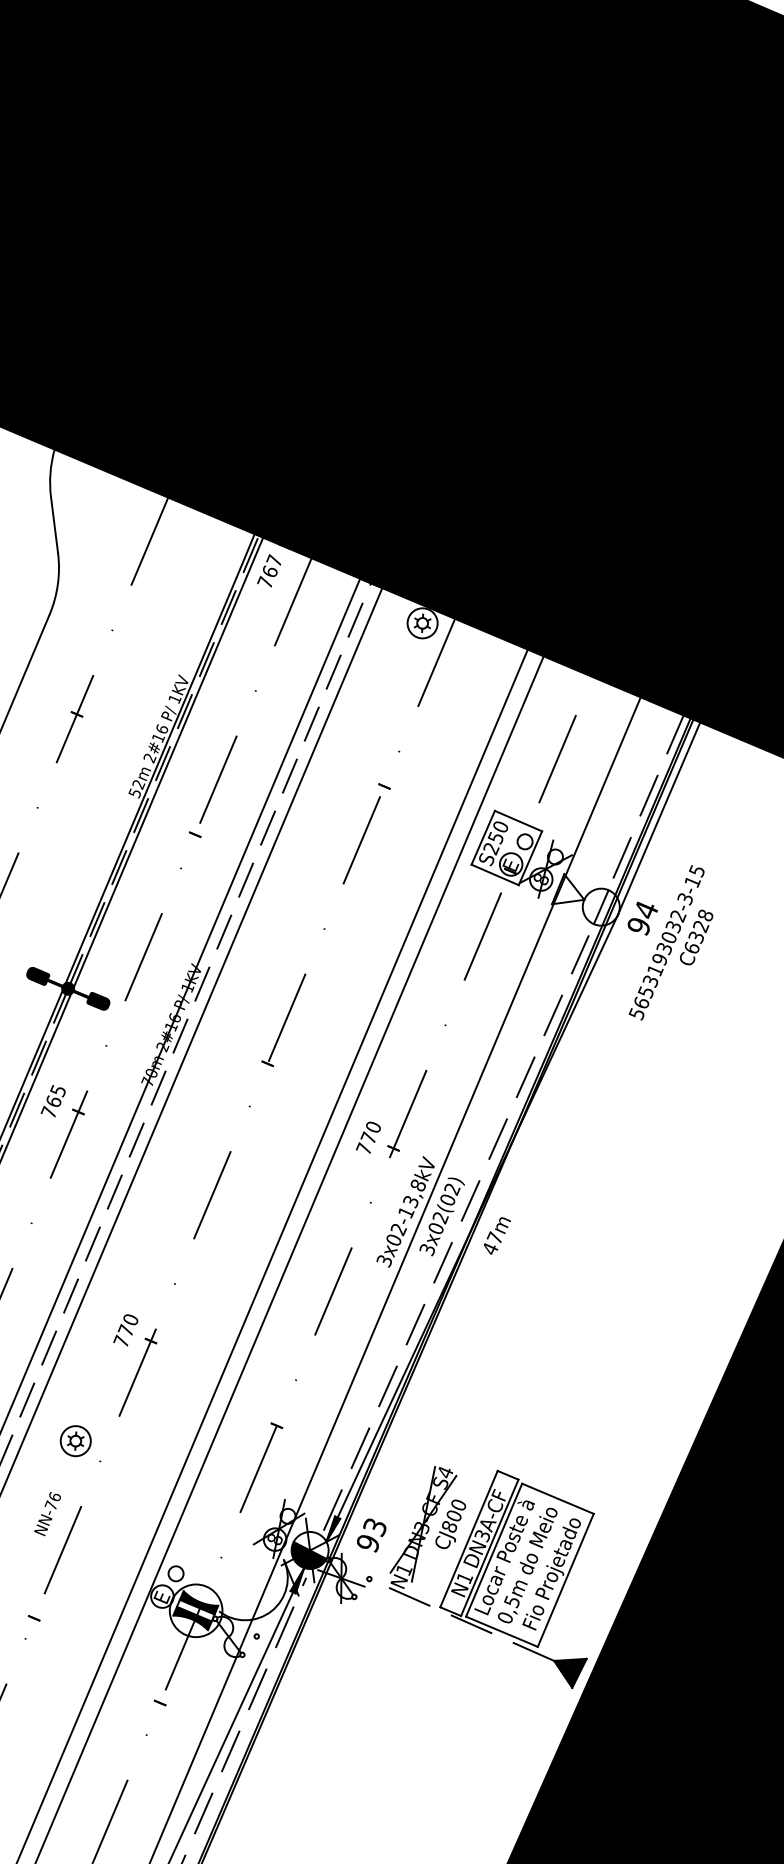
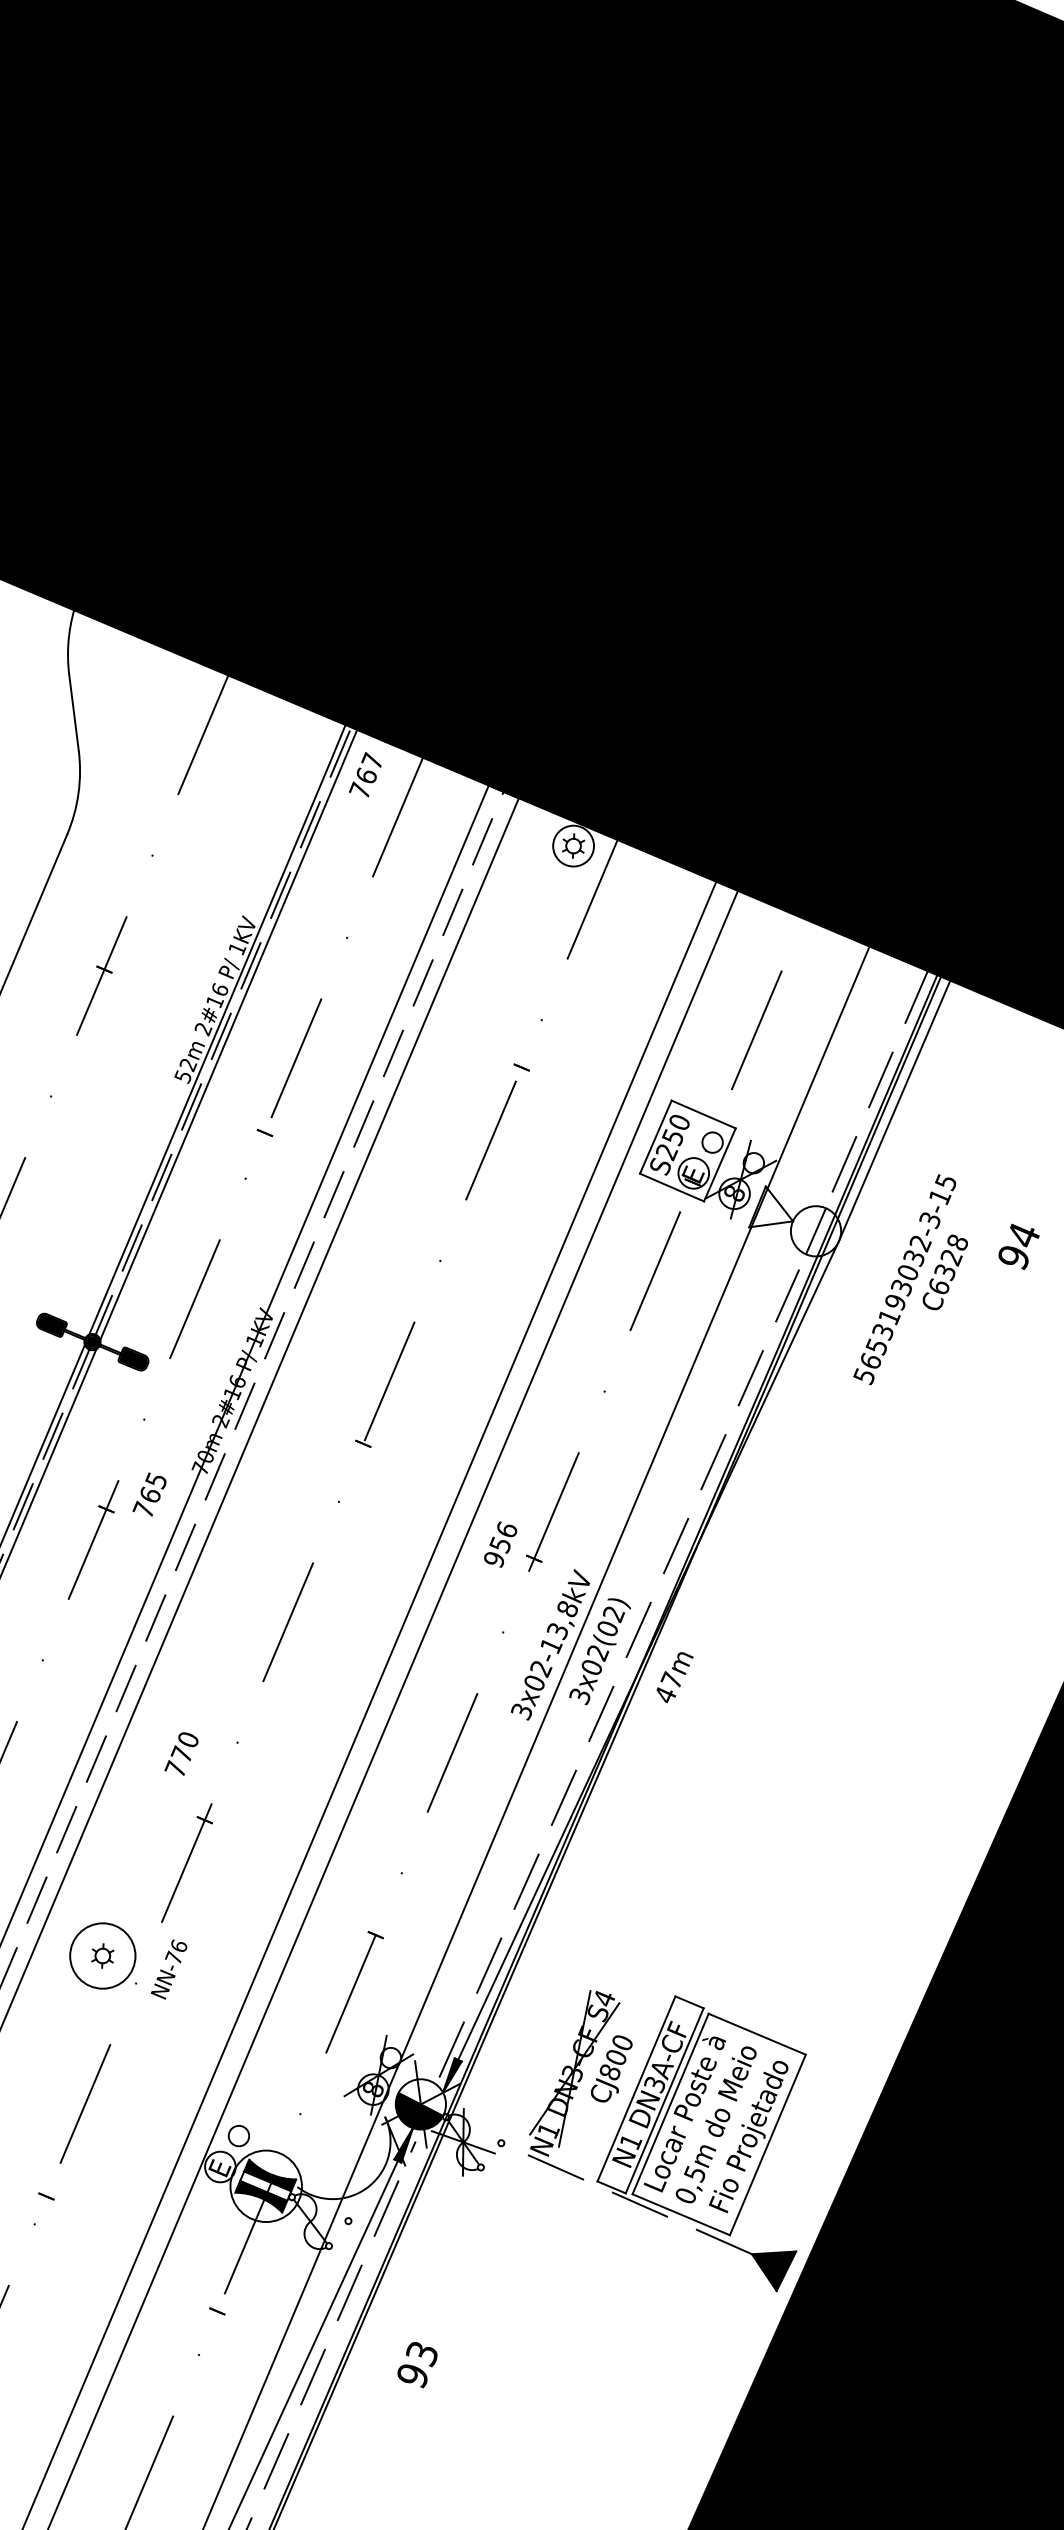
text: (642, 918) -> (1018, 1246), moved
text: (52, 1101) -> (148, 1495), moved
text: (368, 1138) -> (500, 1545), 770 -> 956
text: (125, 1330) -> (181, 1754), moved
circle: (75, 1441) -> (102, 1956), size x1.6
text: (47, 1514) -> (168, 1970), moved
text: (371, 1535) -> (417, 2365), moved

